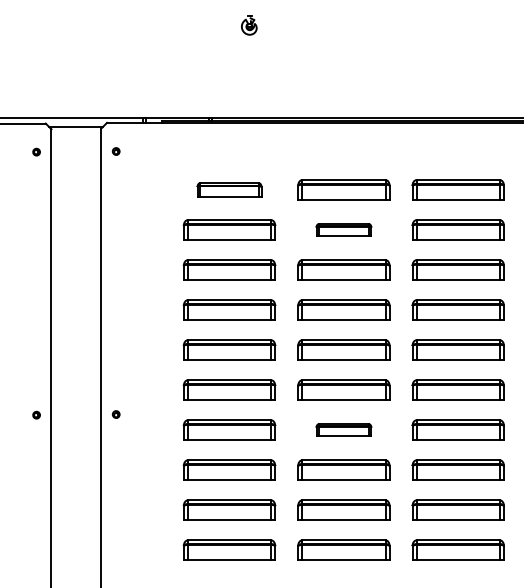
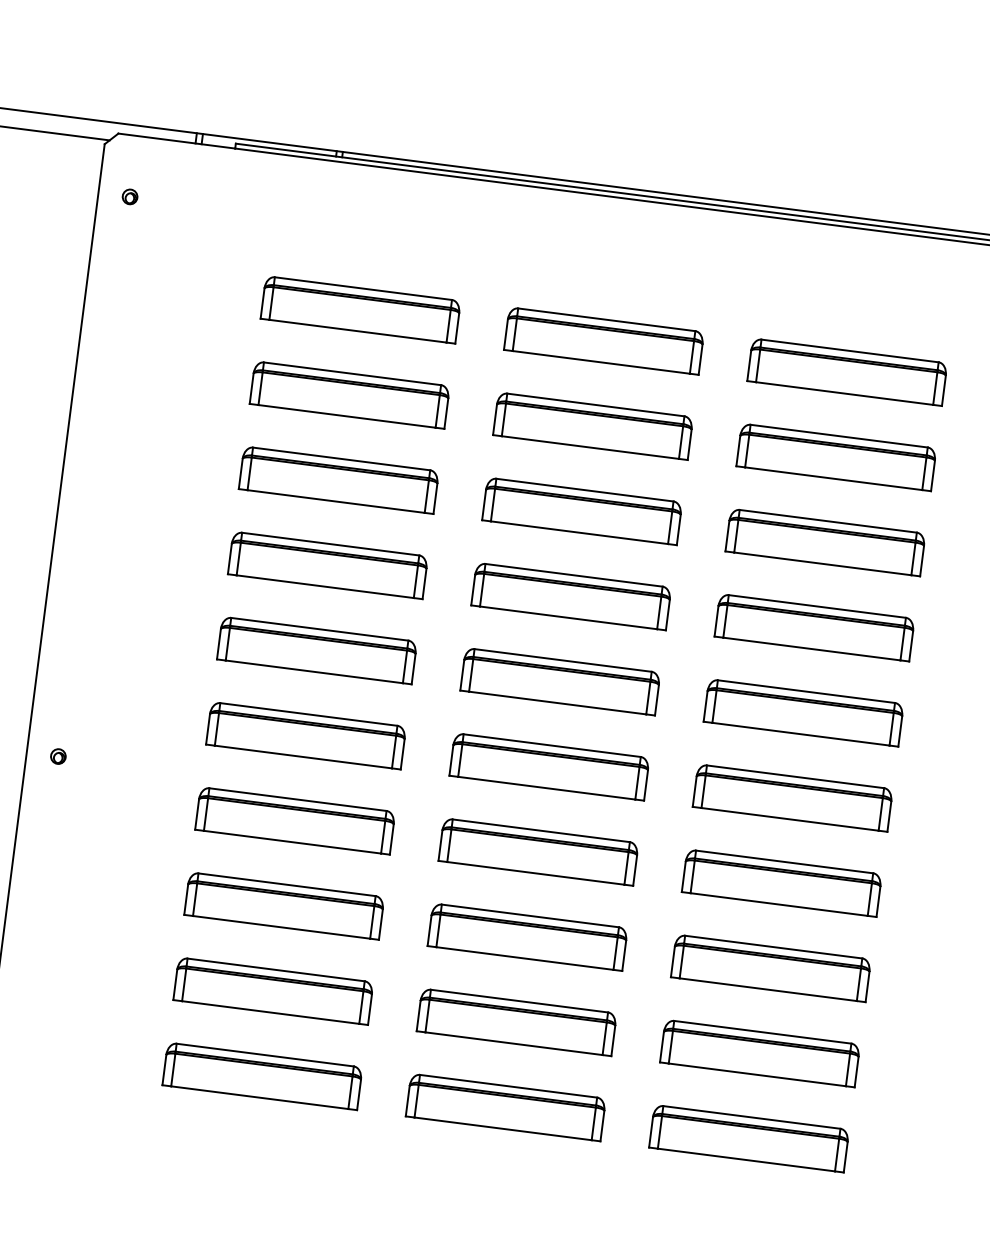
part: (229, 189) -> (360, 308), size x1.43
part: (343, 229) -> (592, 424), size x1.67
part: (343, 429) -> (537, 850), size x1.67

